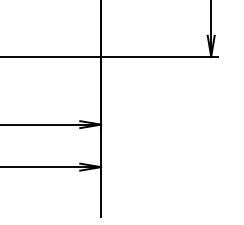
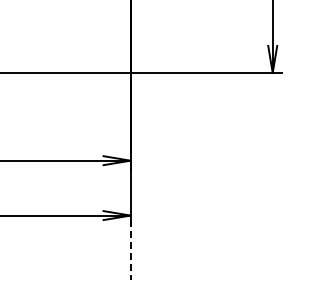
line: (101, 194) -> (130, 250), solid -> dashed

